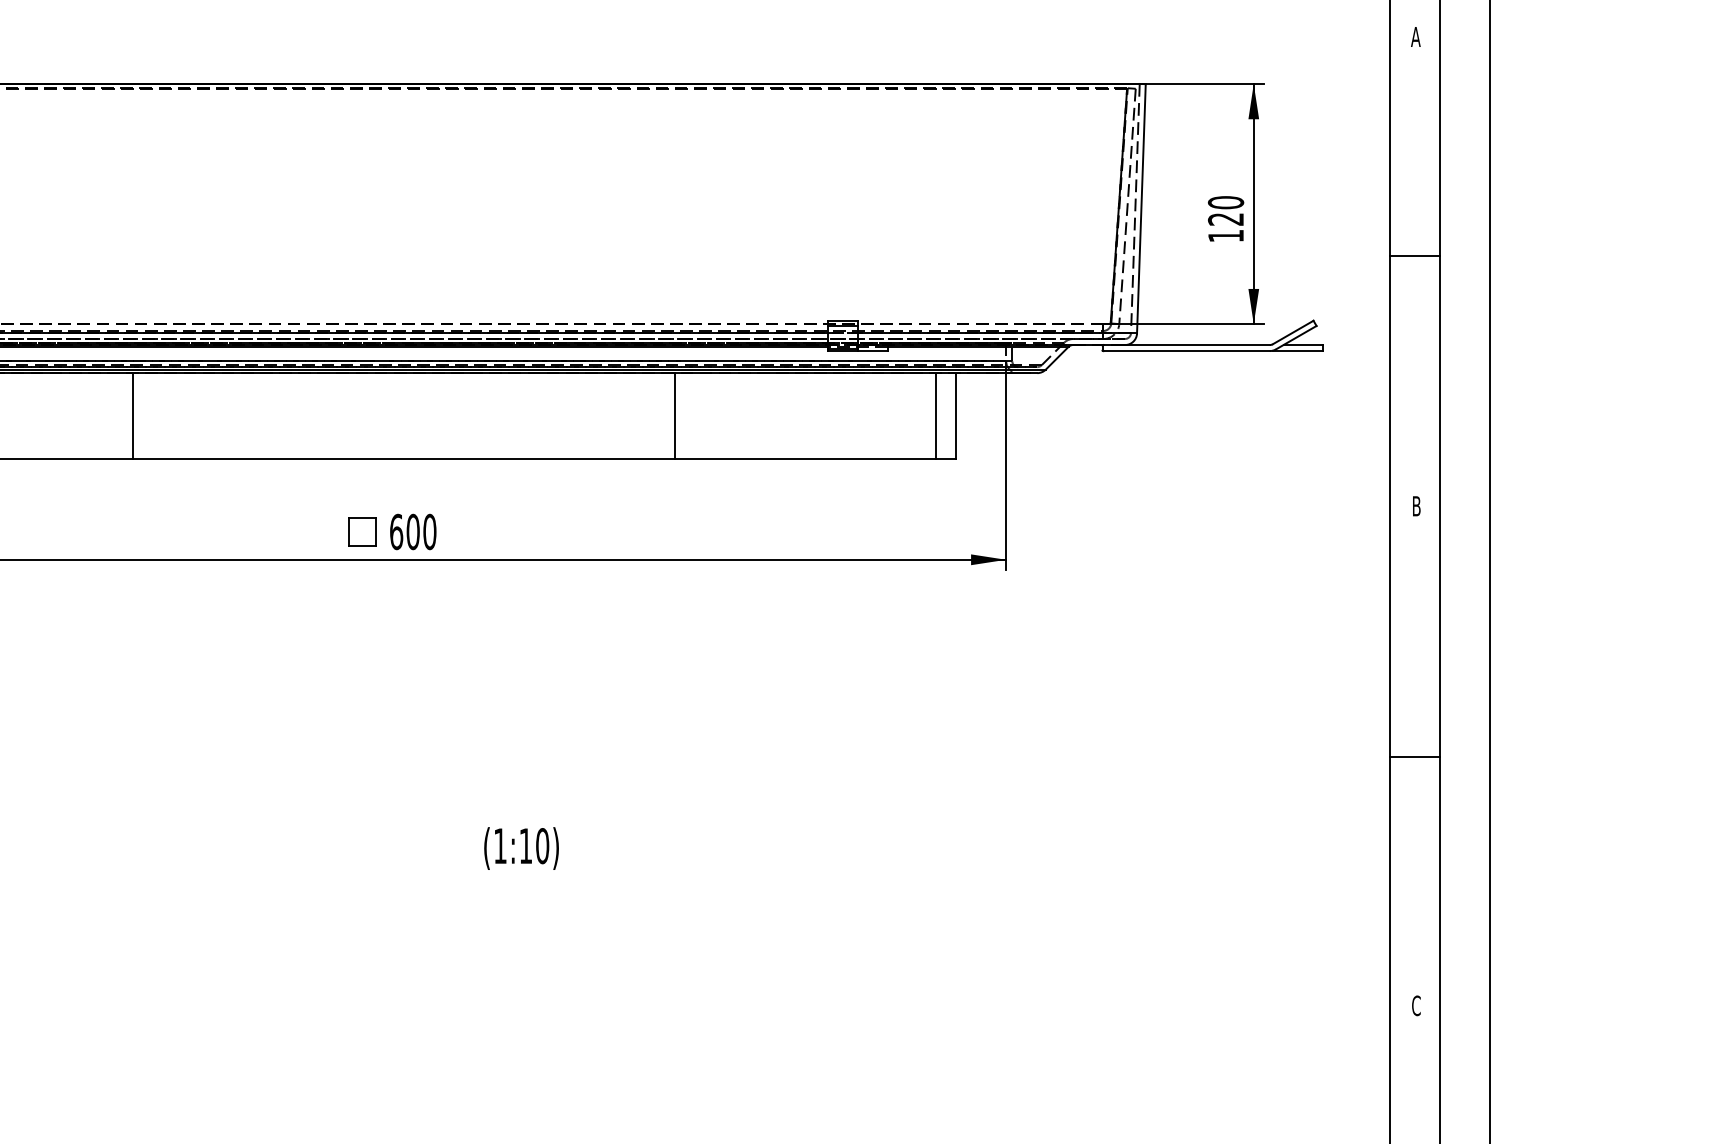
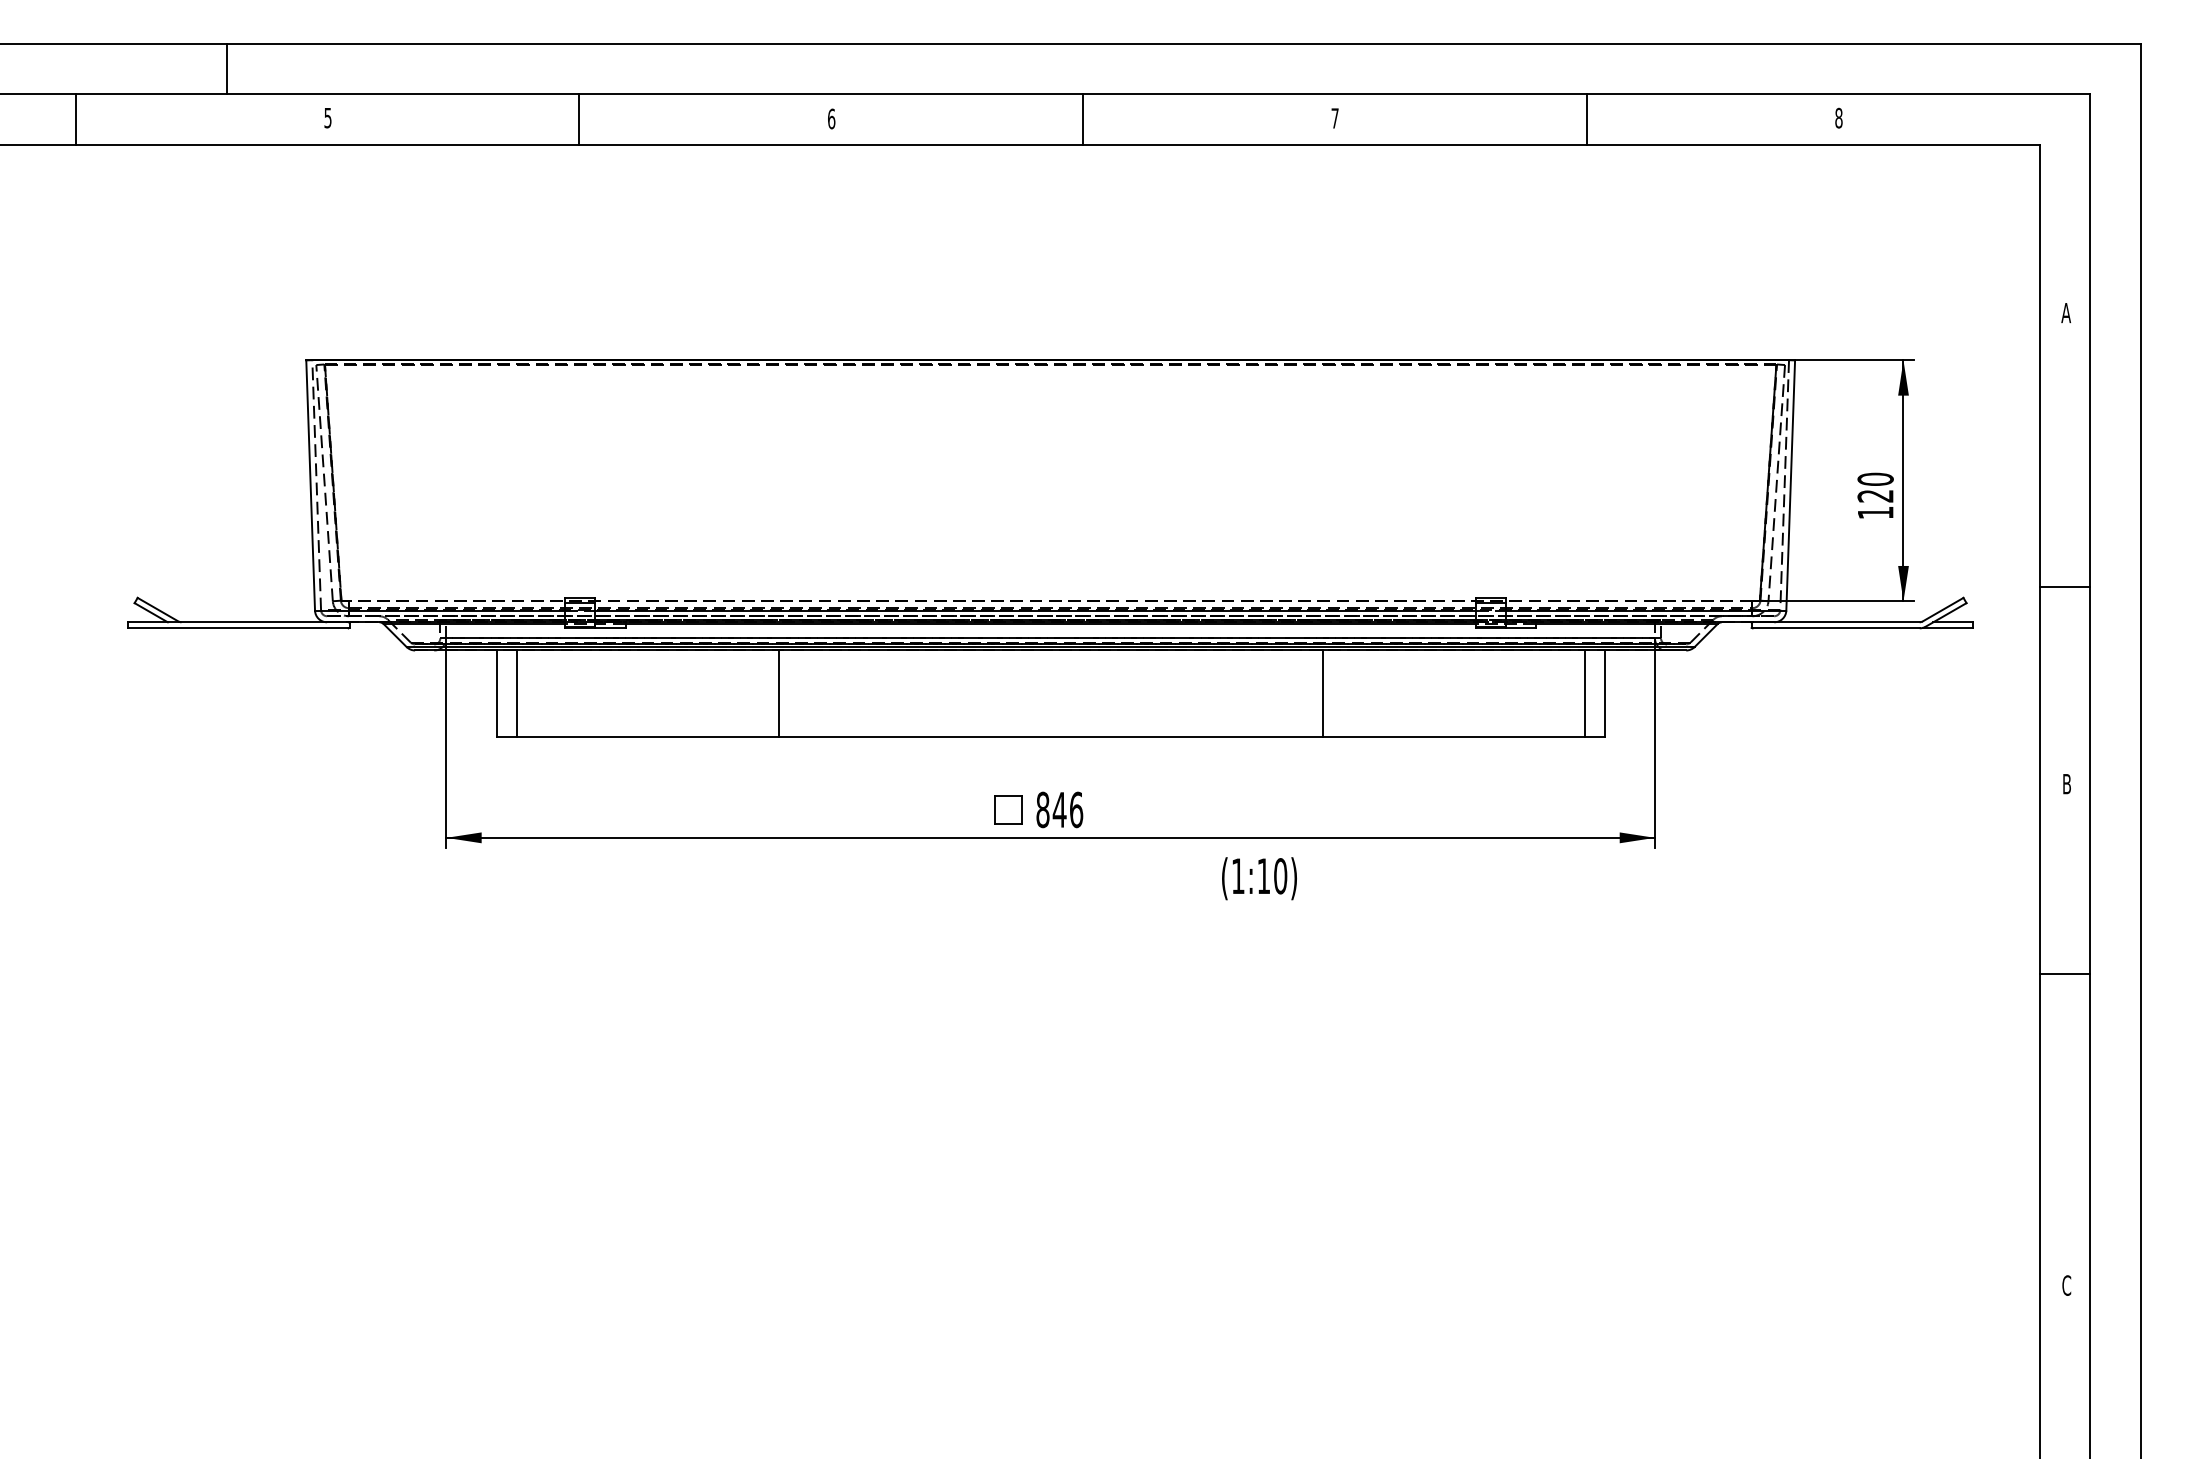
line: (1415, 255) -> (2065, 587), moved
text: (412, 531) -> (1059, 809), 600 -> 846
line: (1415, 757) -> (2065, 974), moved
text: (521, 848) -> (1259, 878), moved

